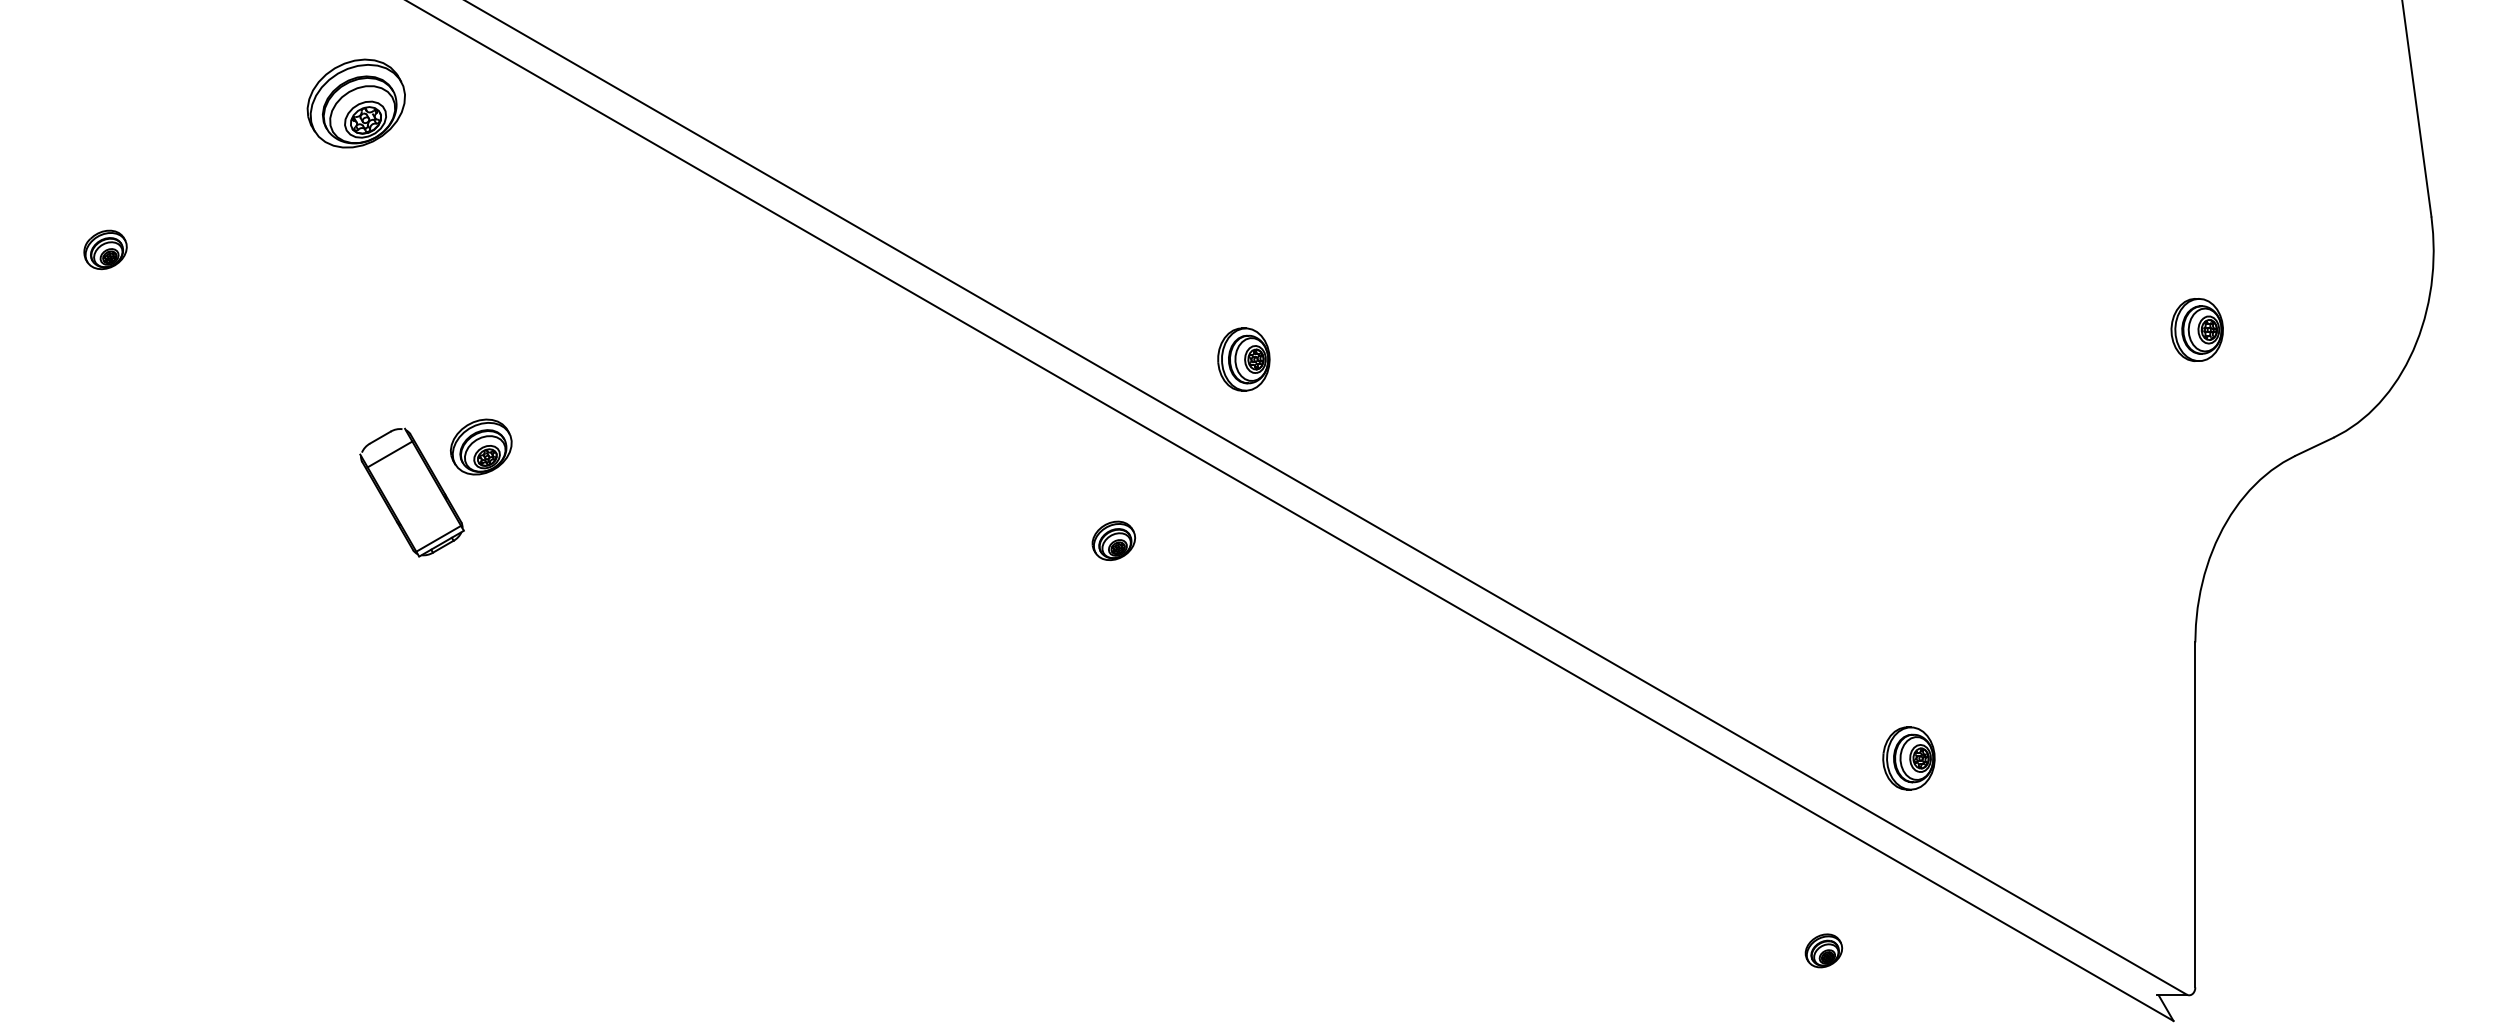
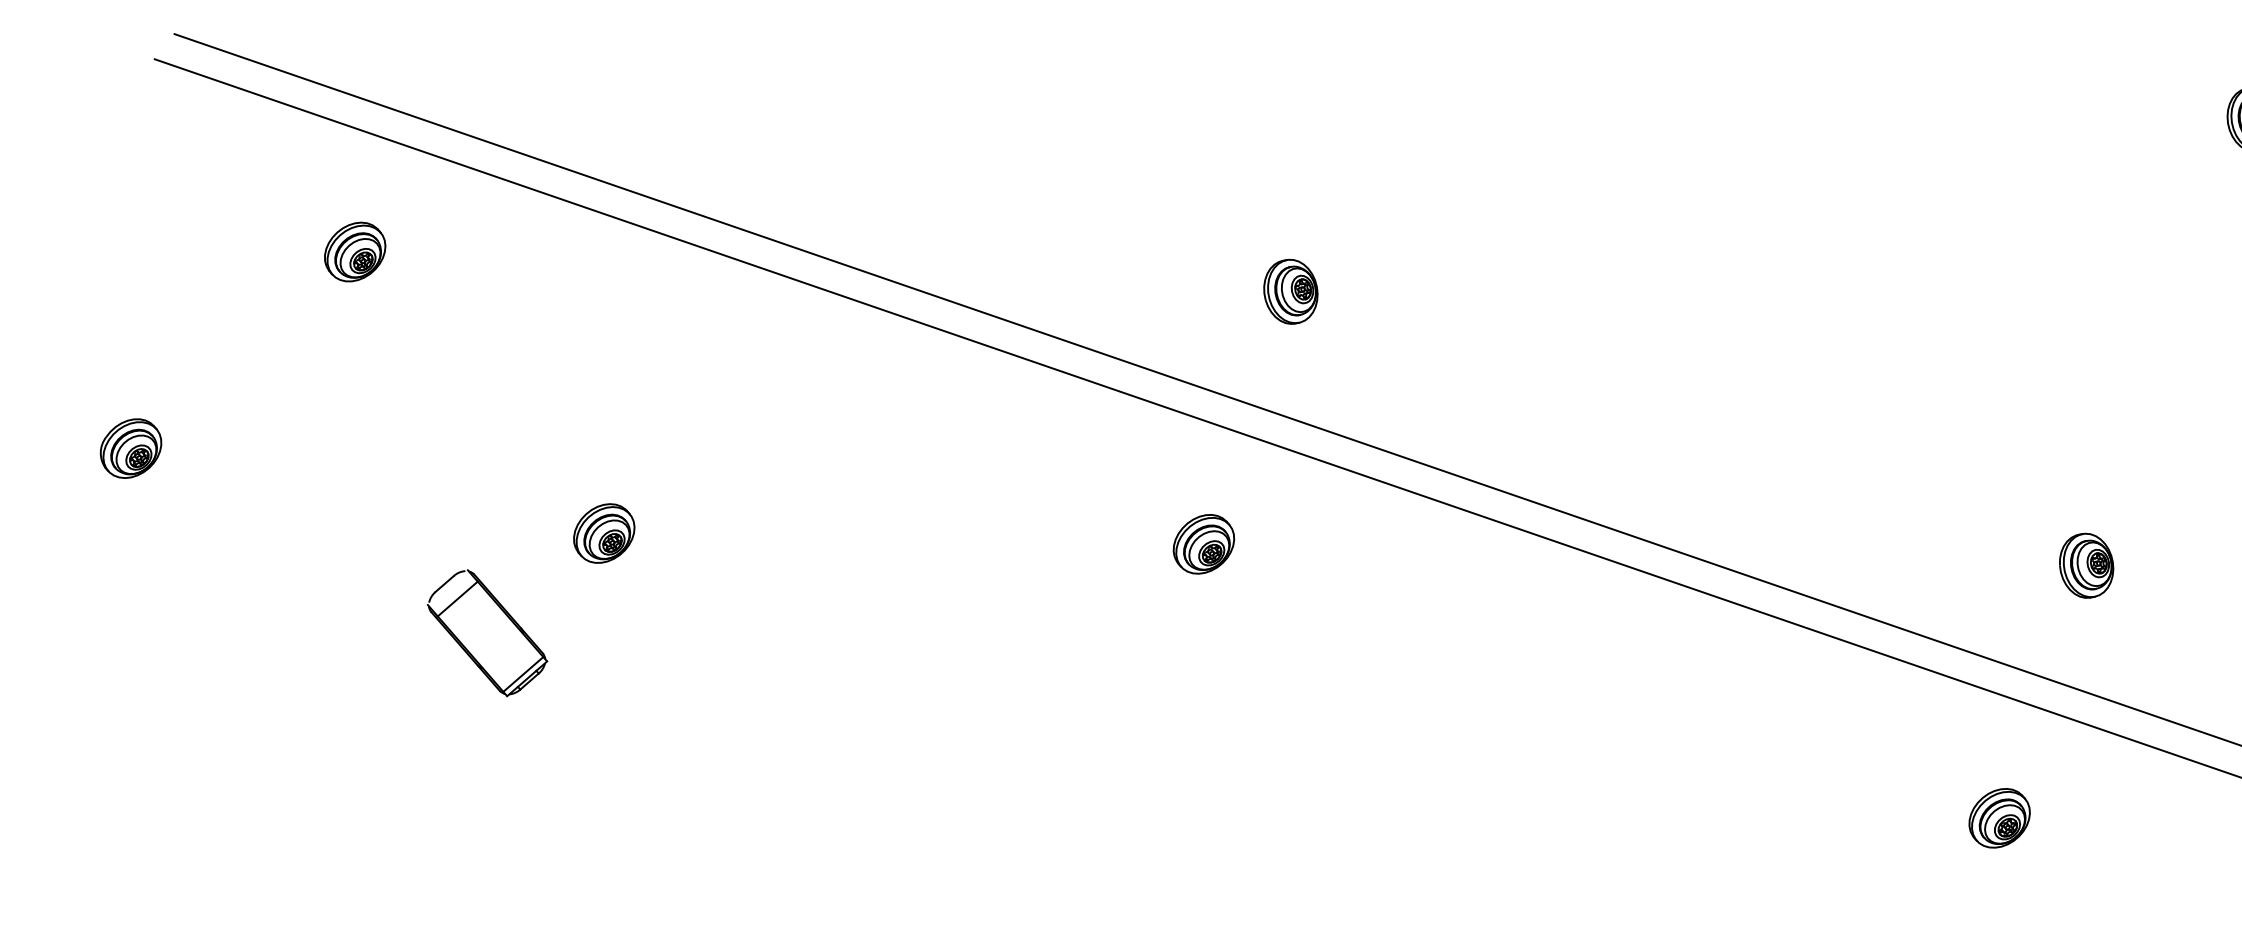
part: (356, 103) -> (355, 251), size x0.62
part: (105, 249) -> (130, 448), size x1.43
part: (1243, 359) -> (1290, 291), moved
part: (480, 446) -> (603, 533), moved
part: (1113, 540) -> (1203, 544), size x1.43
part: (1908, 758) -> (2086, 565), moved
part: (1823, 950) -> (1999, 818), size x1.67

